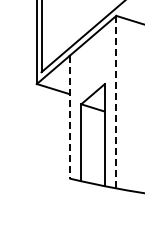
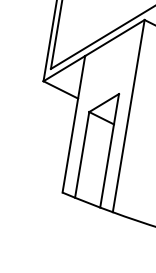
line: (116, 101) -> (129, 115), dashed -> solid
line: (69, 117) -> (73, 124), dashed -> solid

